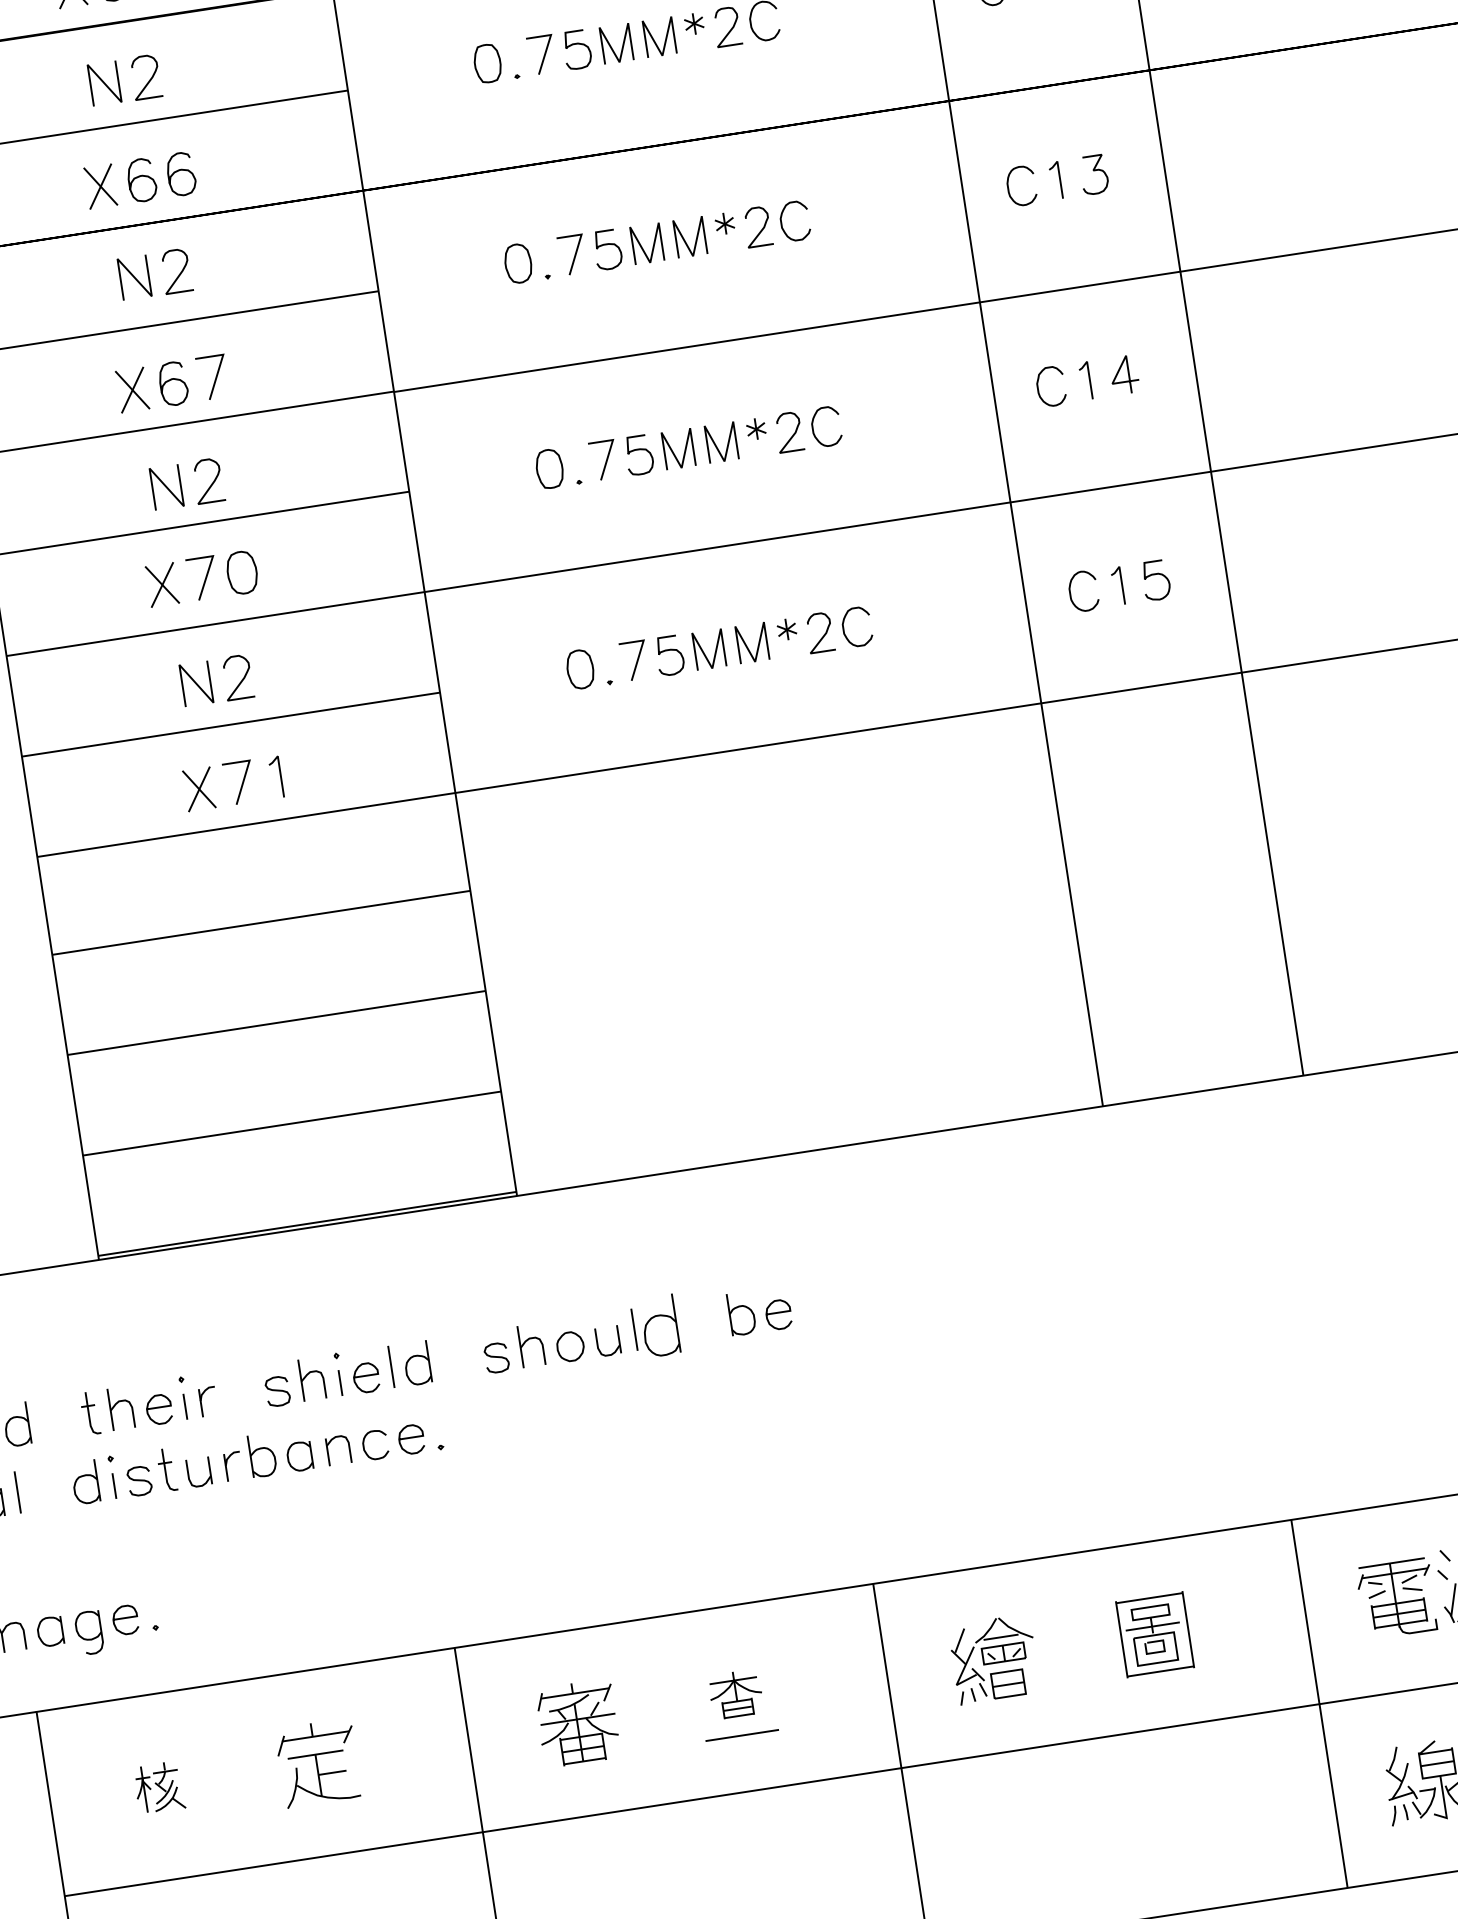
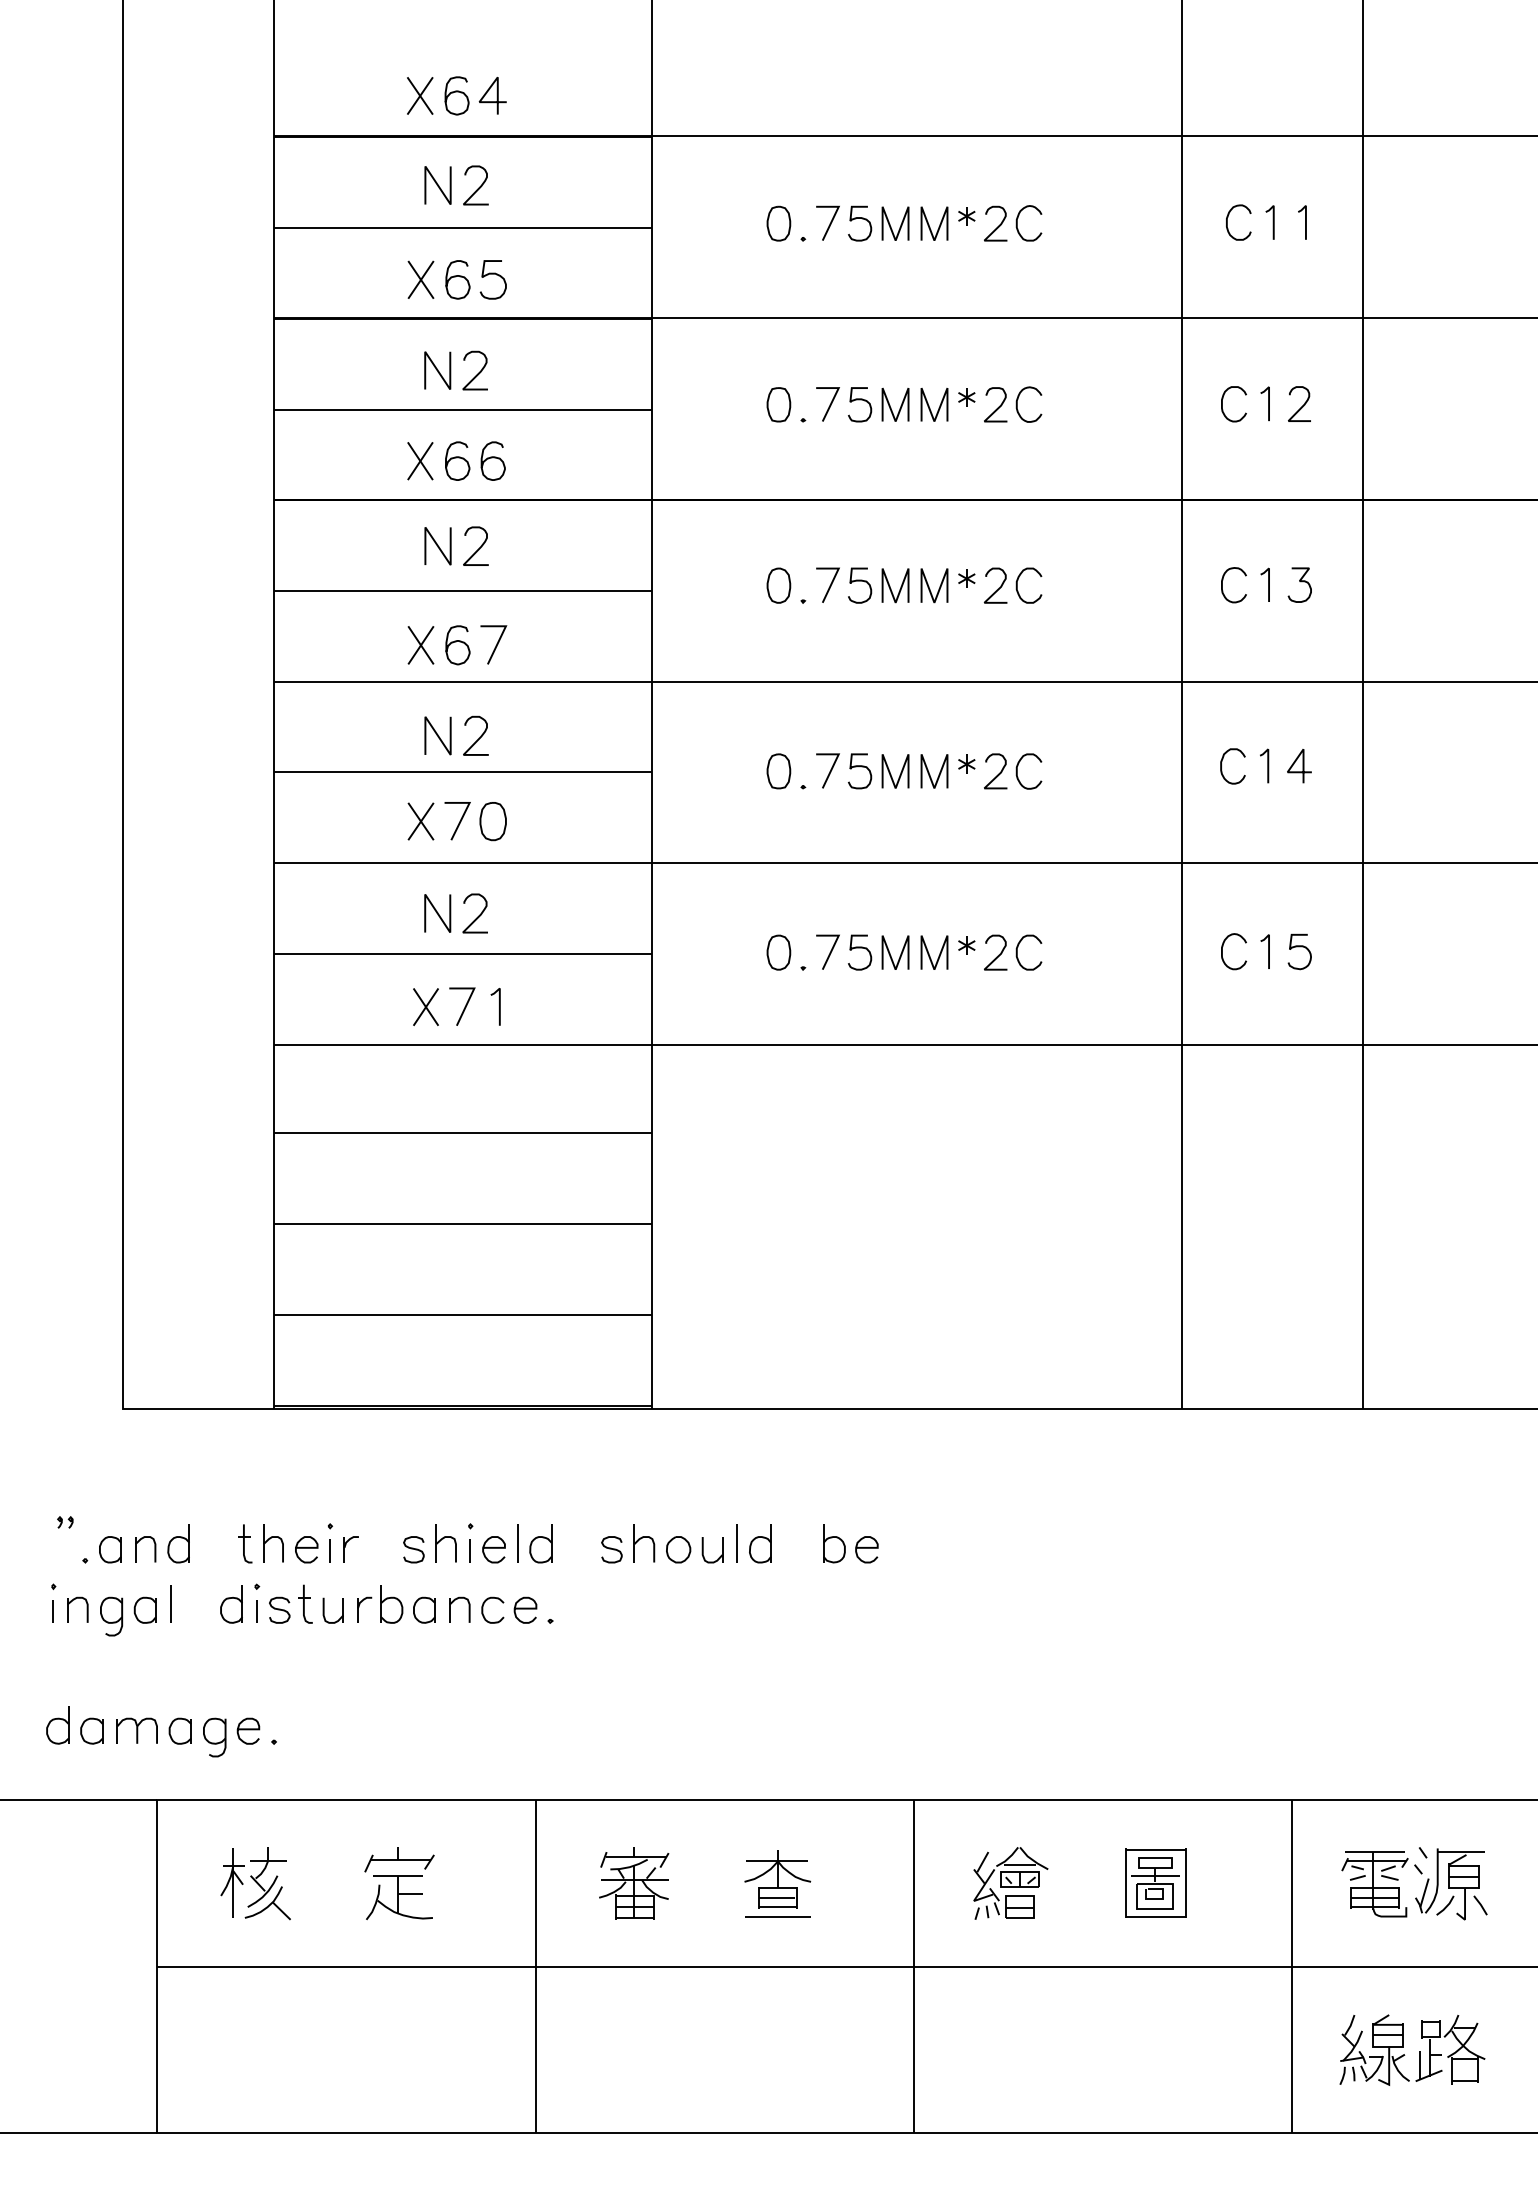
part: (660, 1325) -> (760, 1543), size x0.71
part: (735, 1694) -> (777, 1879), size x1.43
part: (159, 1787) -> (255, 1883), size x1.67

